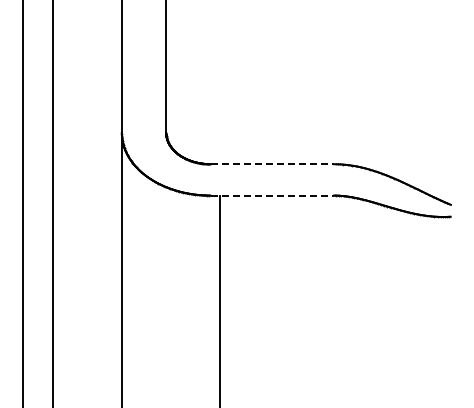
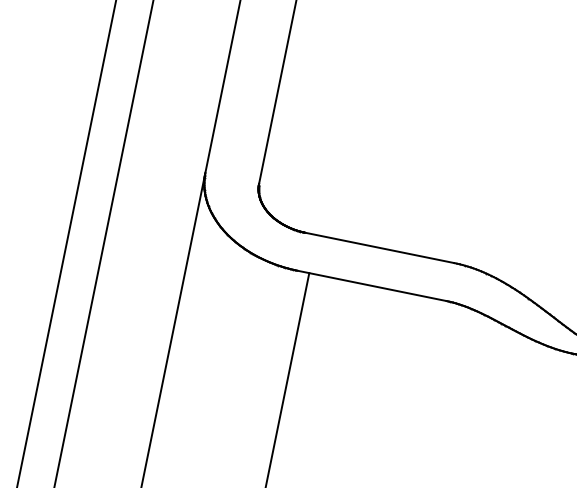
line: (272, 164) -> (379, 248), dashed -> solid
line: (272, 195) -> (372, 285), dashed -> solid

